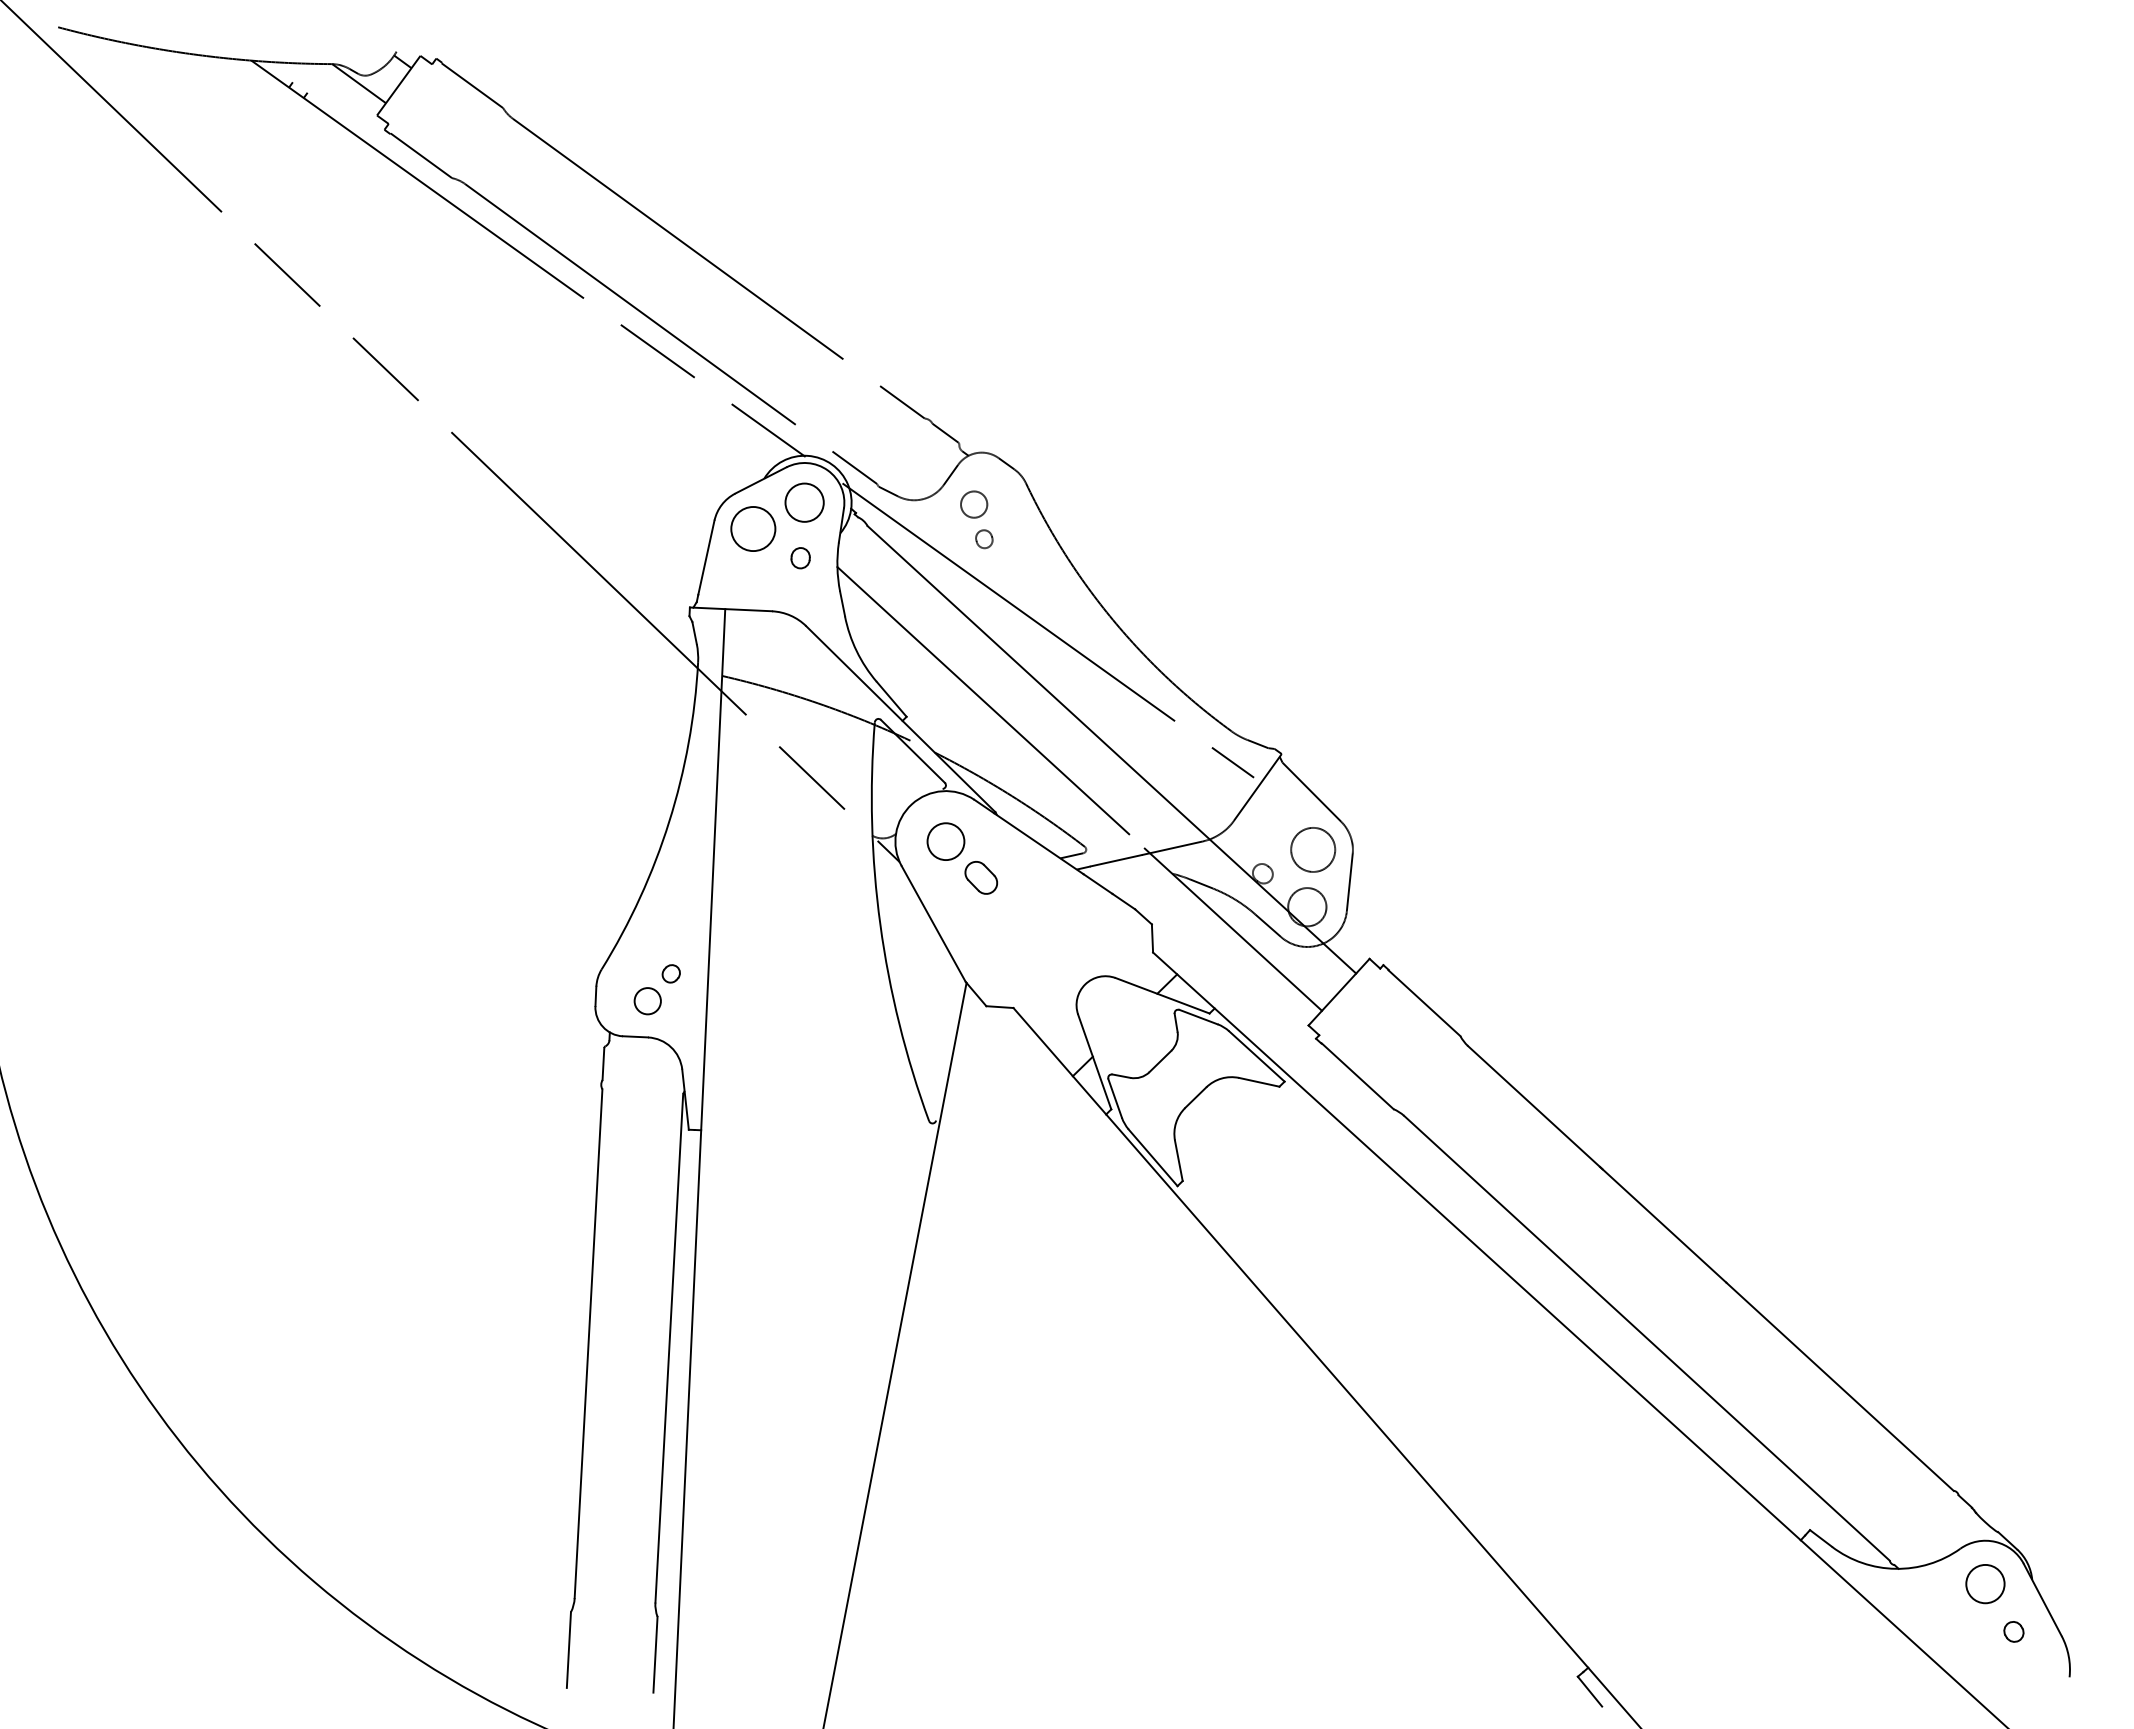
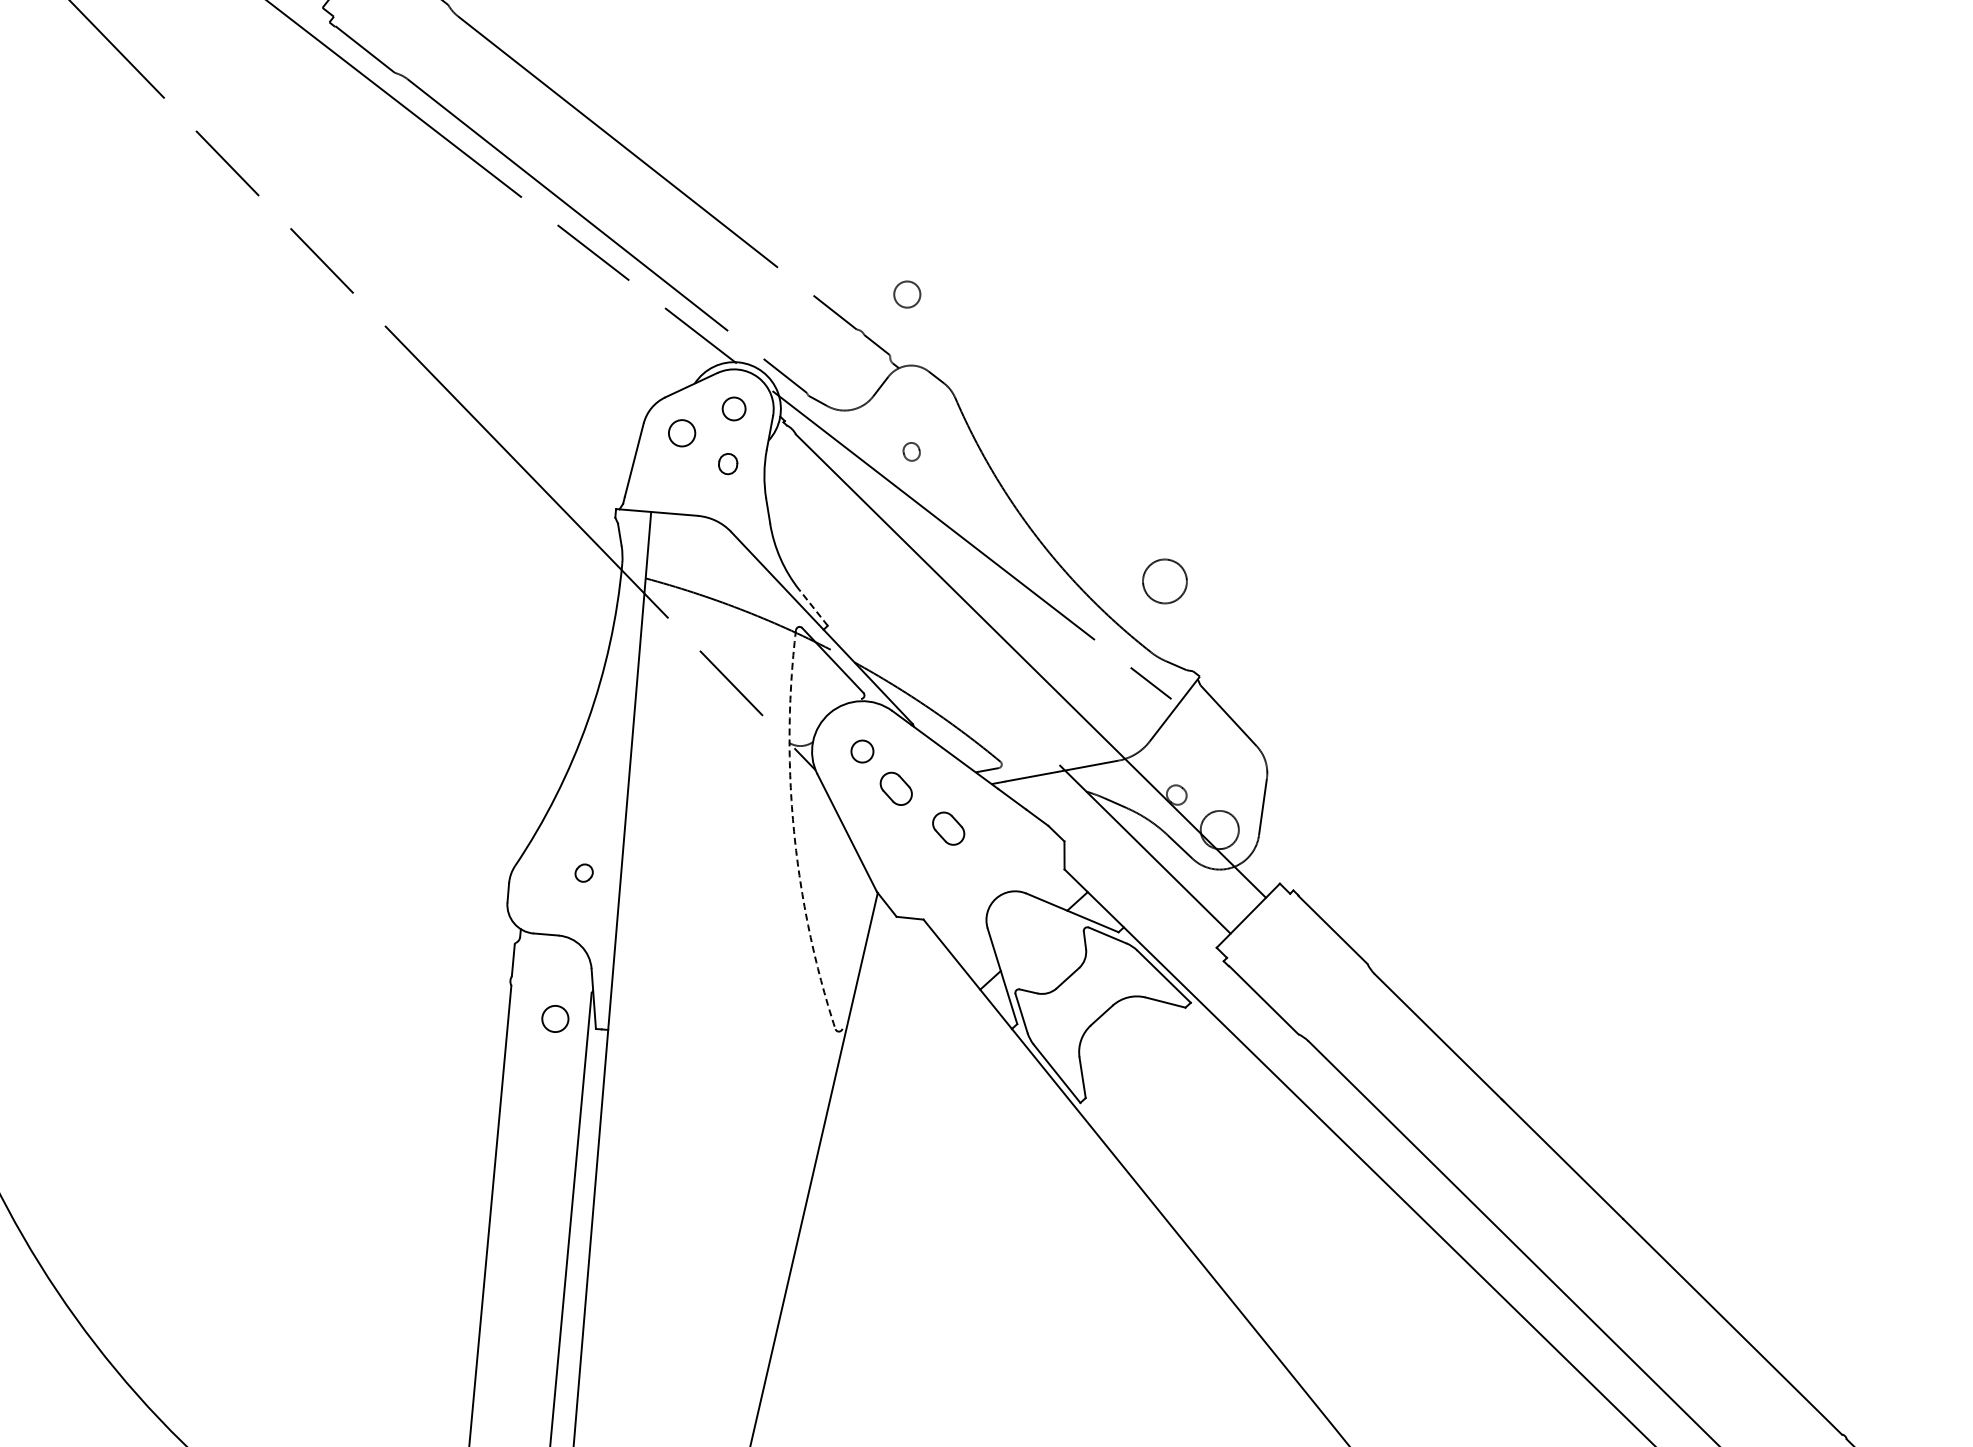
circle: (804, 502) -> (733, 408), size x0.6
circle: (974, 504) -> (907, 294), moved
circle: (753, 529) -> (682, 433), size x0.6
line: (891, 699) -> (813, 608), solid -> dashed
line: (983, 700) -> (904, 612), removed
circle: (945, 841) -> (861, 751), size x0.6
circle: (1313, 849) -> (1165, 581), moved
part: (1035, 915) -> (948, 828), added
arc: (880, 924) -> (794, 831), solid -> dashed
circle: (647, 1001) -> (555, 1019), moved

